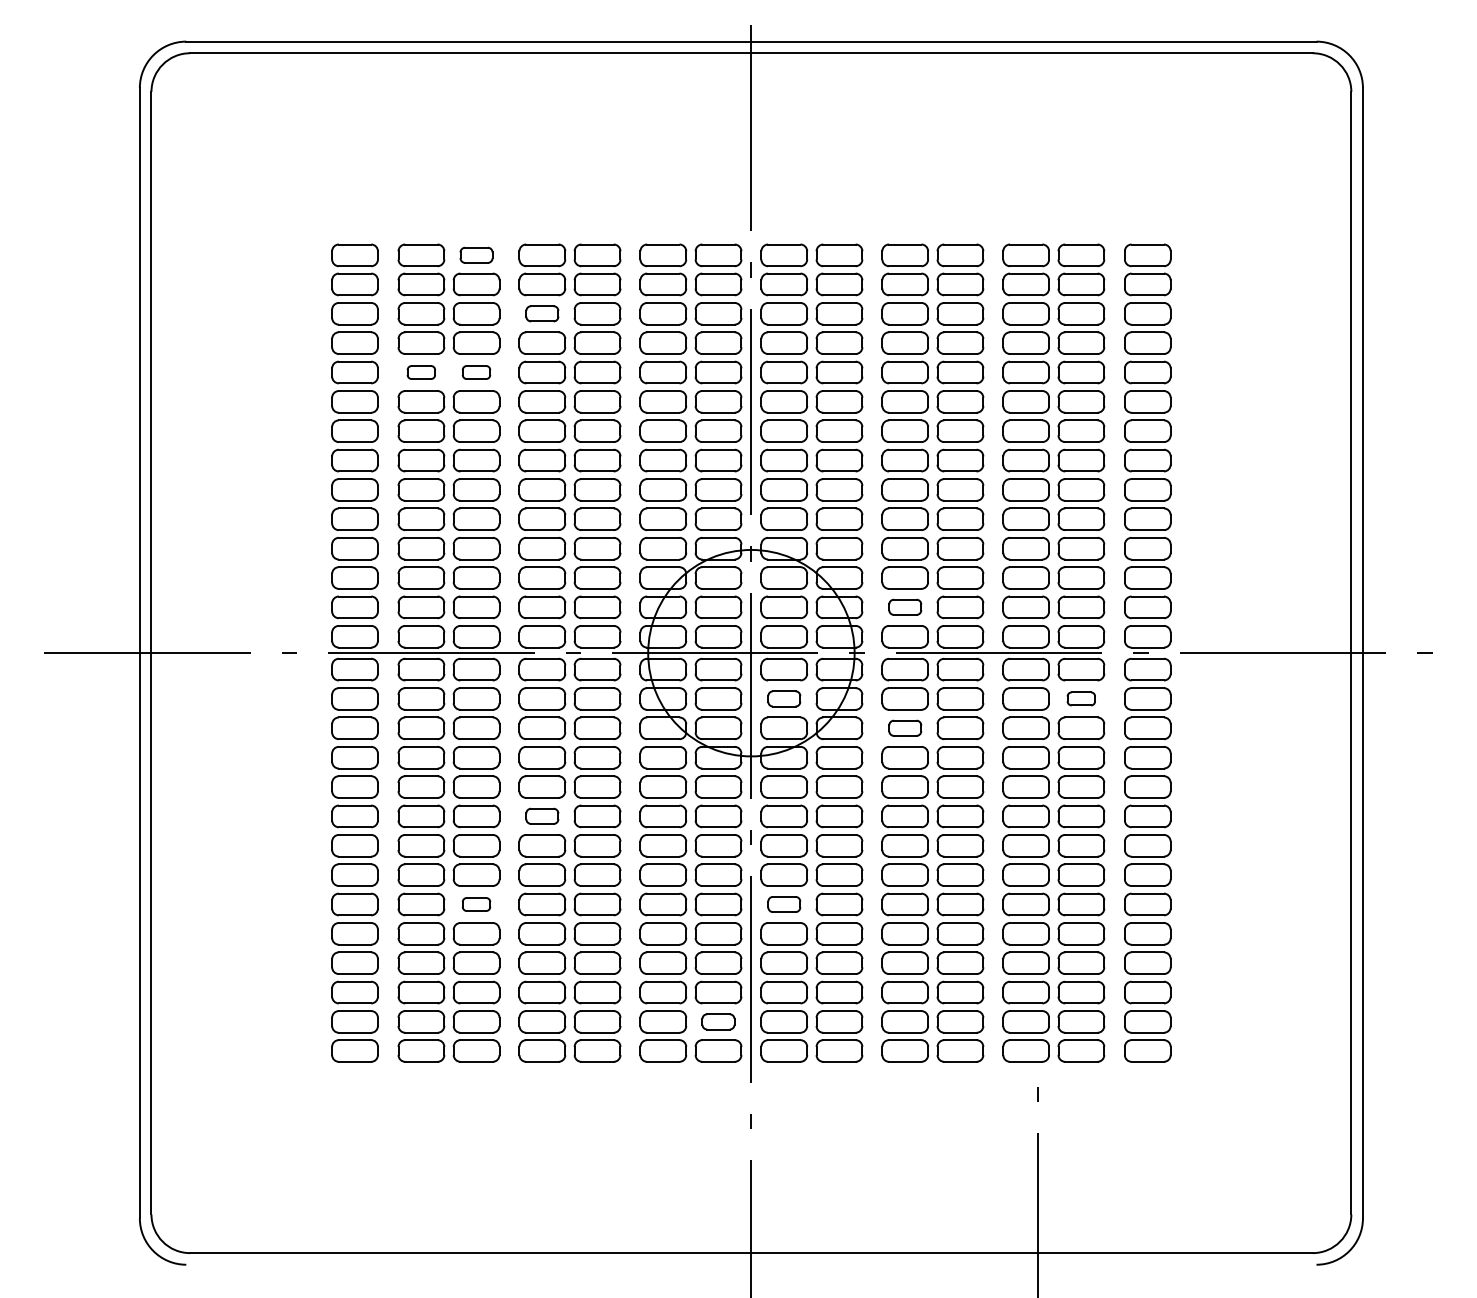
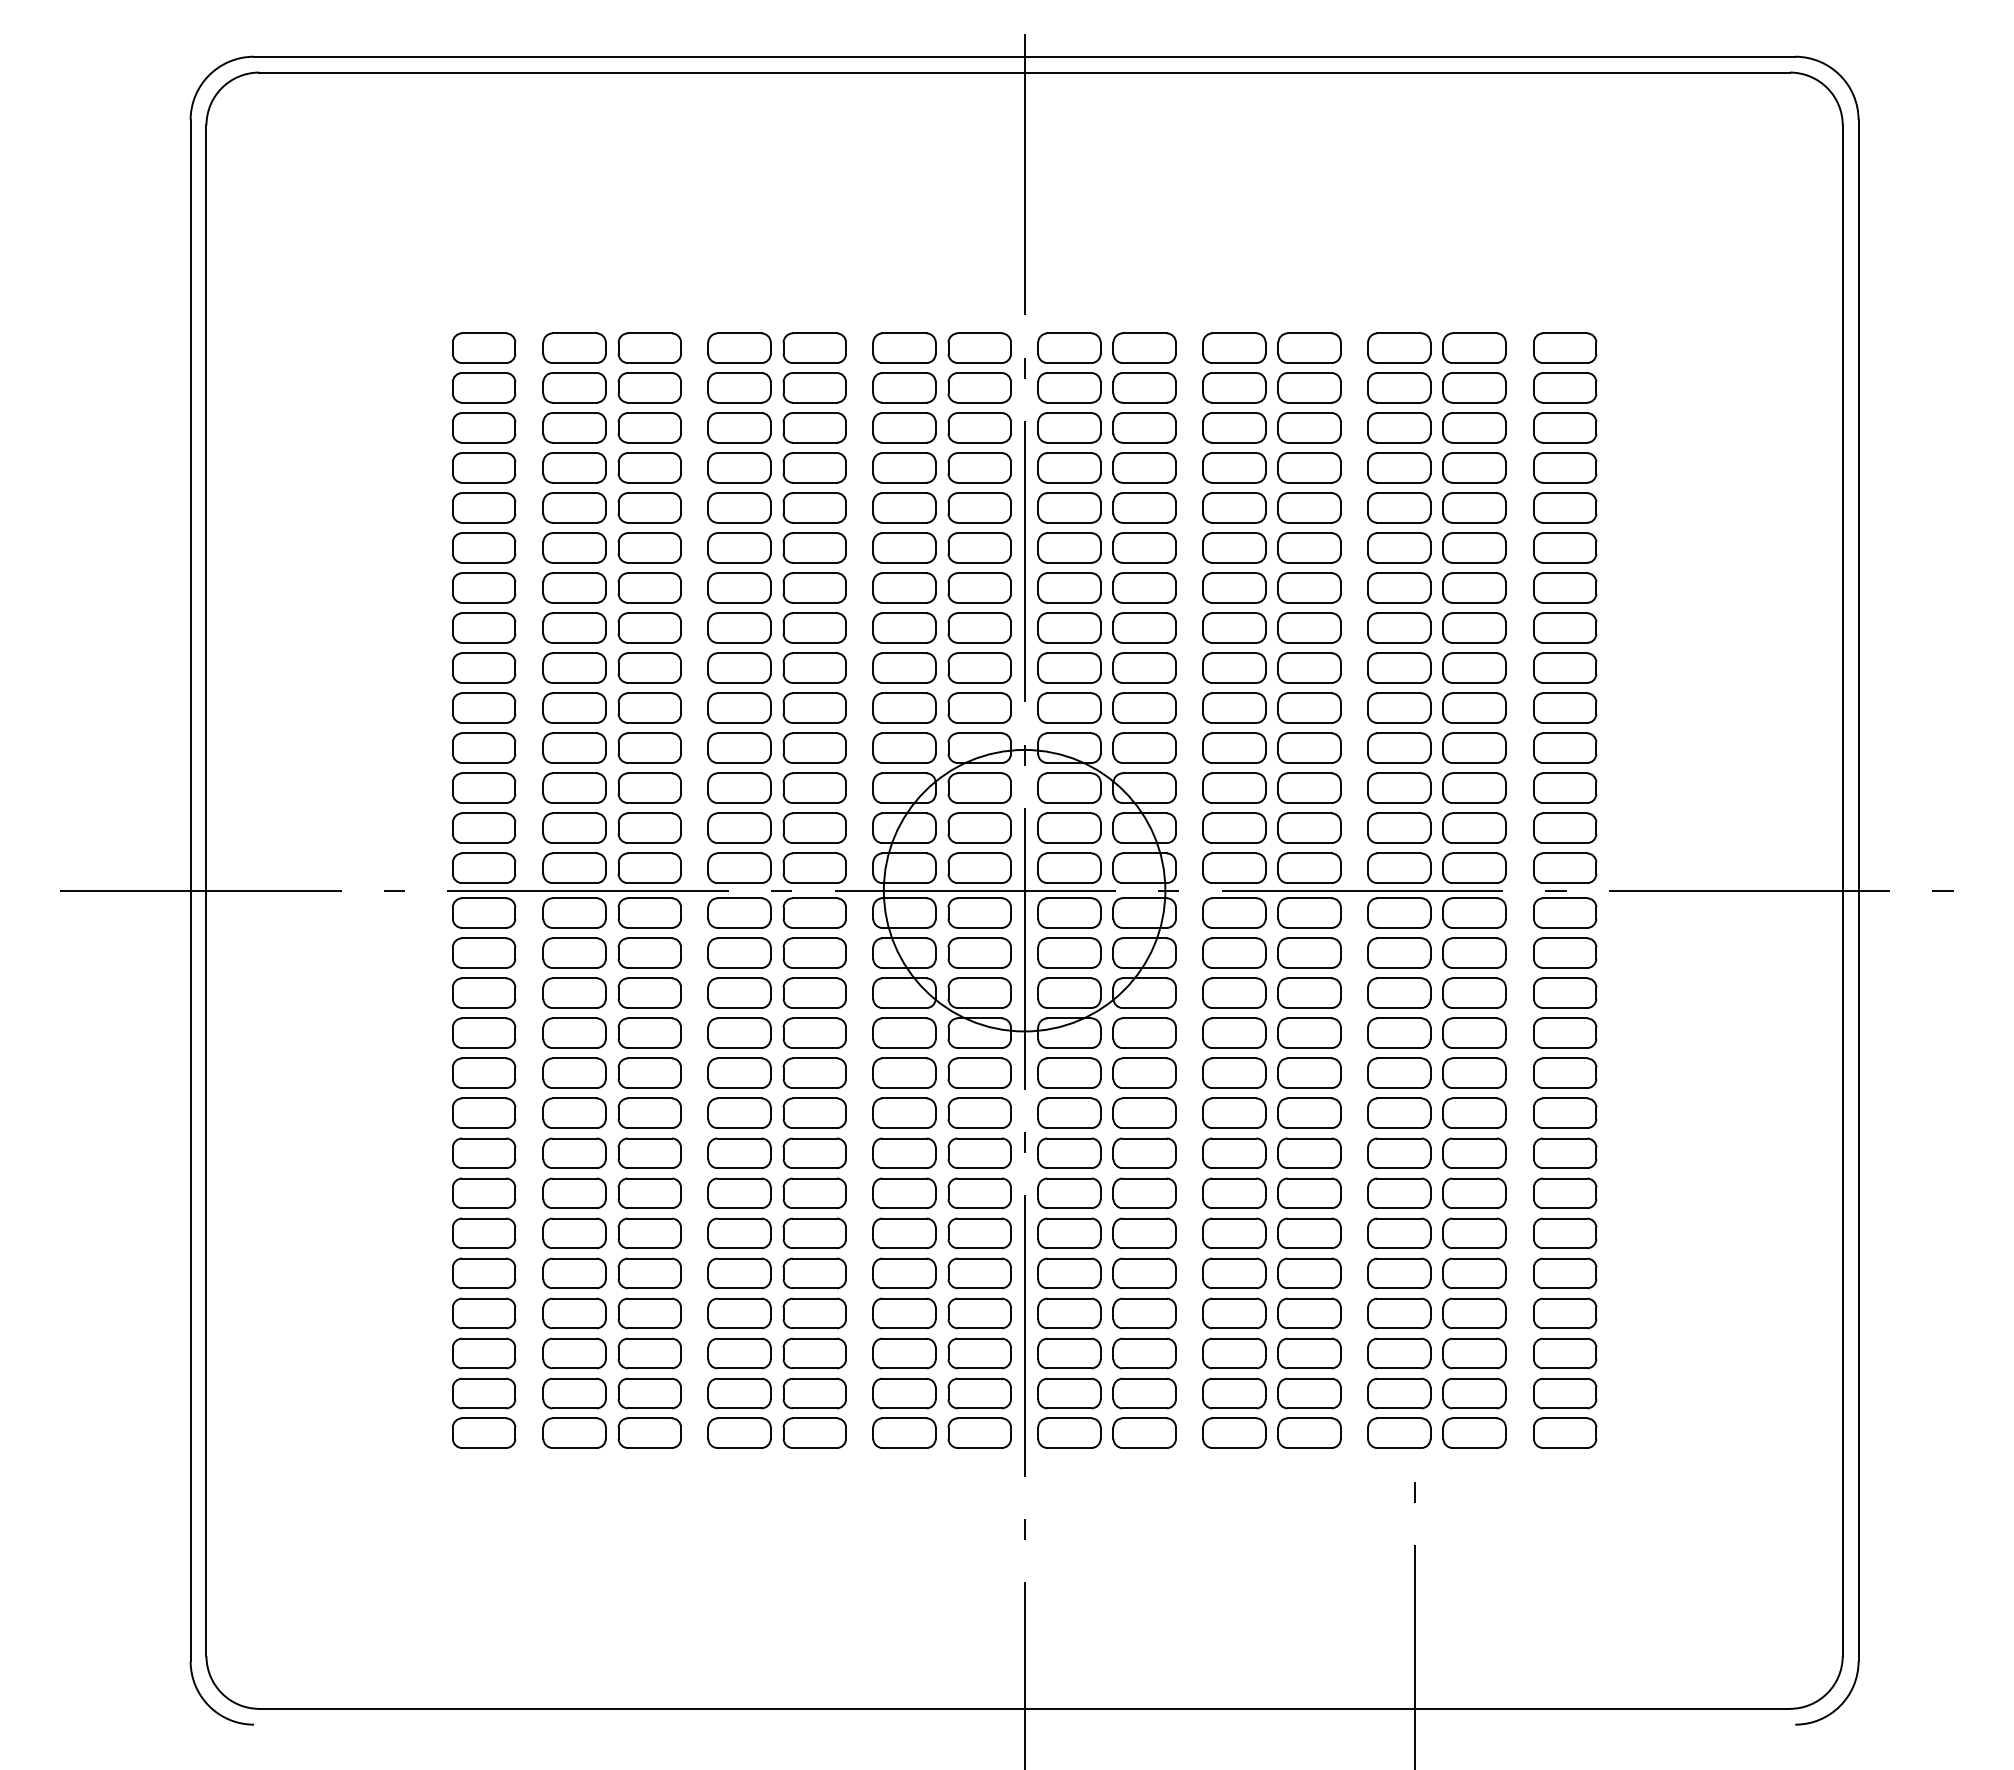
part: (476, 254) -> (649, 347), size x1.43
part: (542, 313) -> (739, 427), size x1.43
part: (421, 372) -> (574, 507), size x1.67
part: (476, 372) -> (649, 507), size x1.67
part: (905, 606) -> (1234, 827), size x1.43
part: (784, 698) -> (1069, 952), size x1.43
part: (1081, 698) -> (1474, 952), size x1.67
part: (905, 727) -> (1234, 992), size x1.43
part: (542, 815) -> (739, 1112), size x1.43
part: (476, 904) -> (649, 1233), size x1.67
part: (784, 904) -> (1069, 1233), size x1.43
part: (718, 1021) -> (979, 1393), size x1.43

